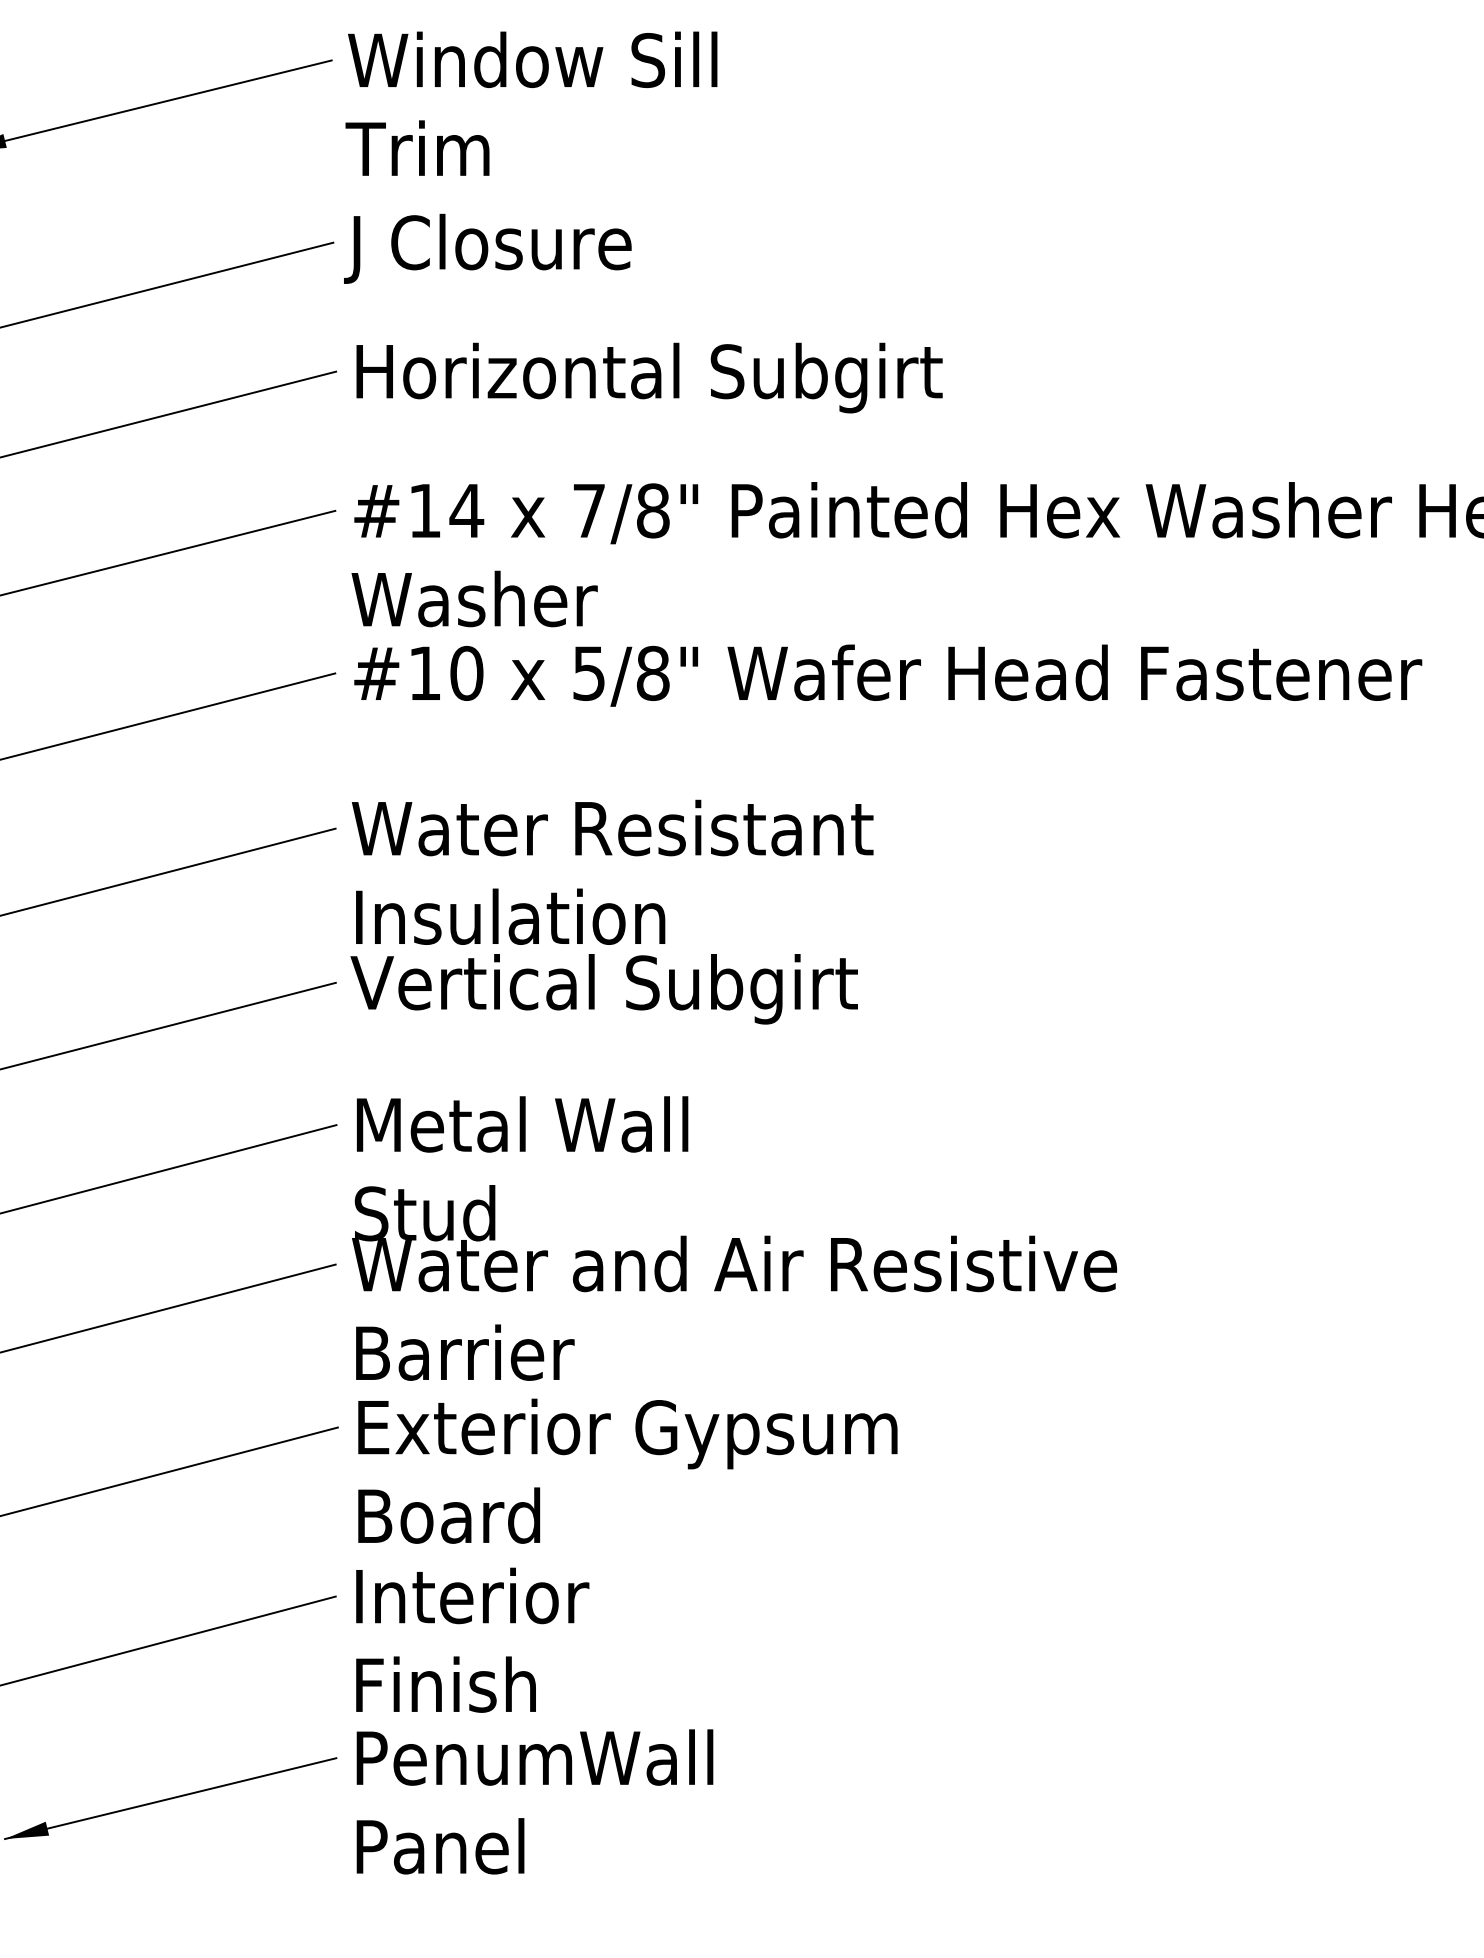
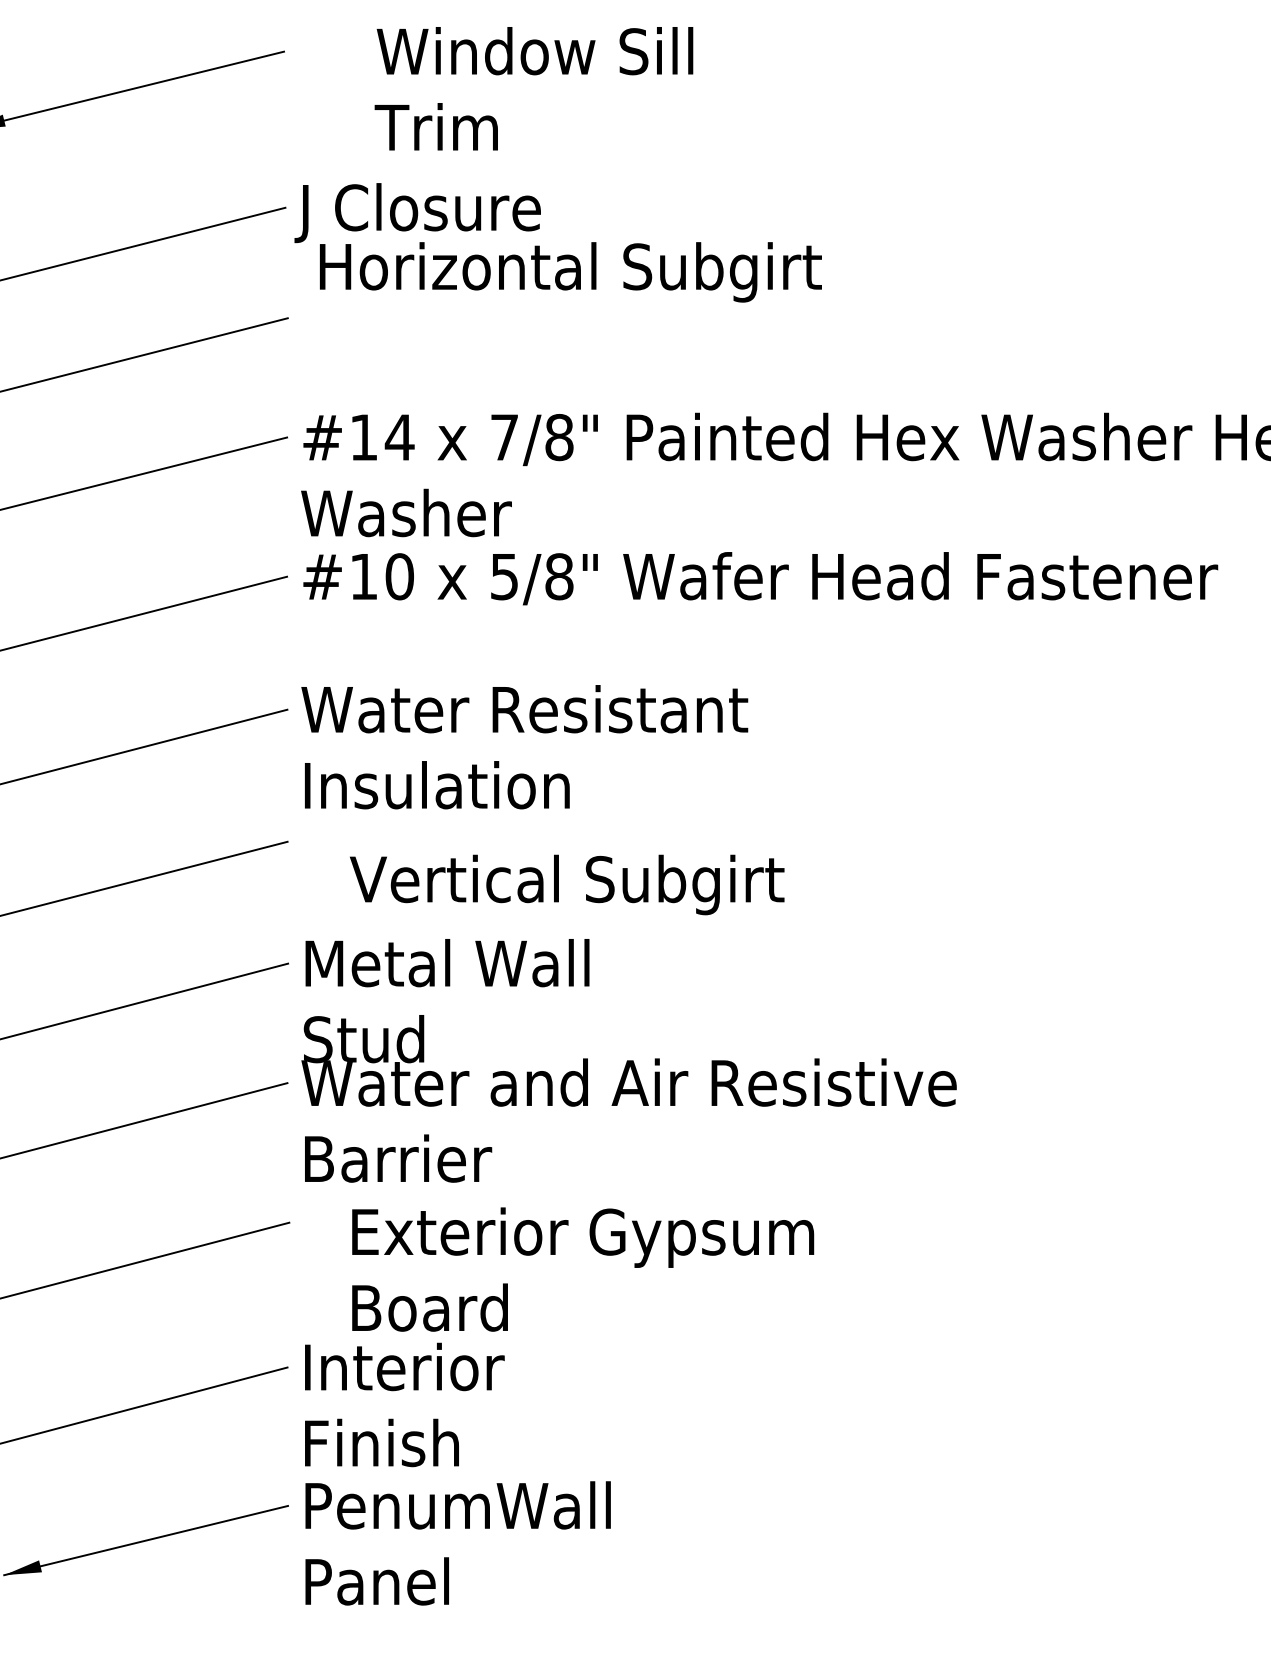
text: (531, 103) -> (533, 88), moved
text: (649, 377) -> (570, 271), moved
text: (603, 989) -> (566, 885), moved
text: (627, 1470) -> (582, 1268), moved

